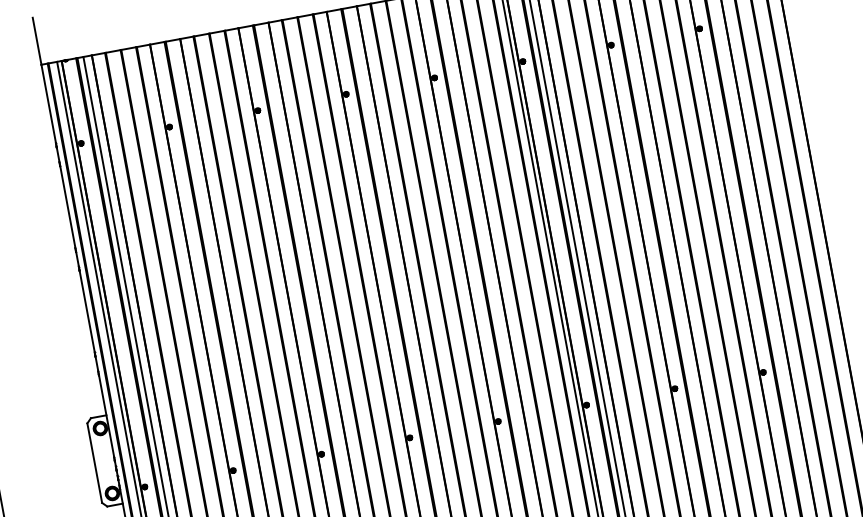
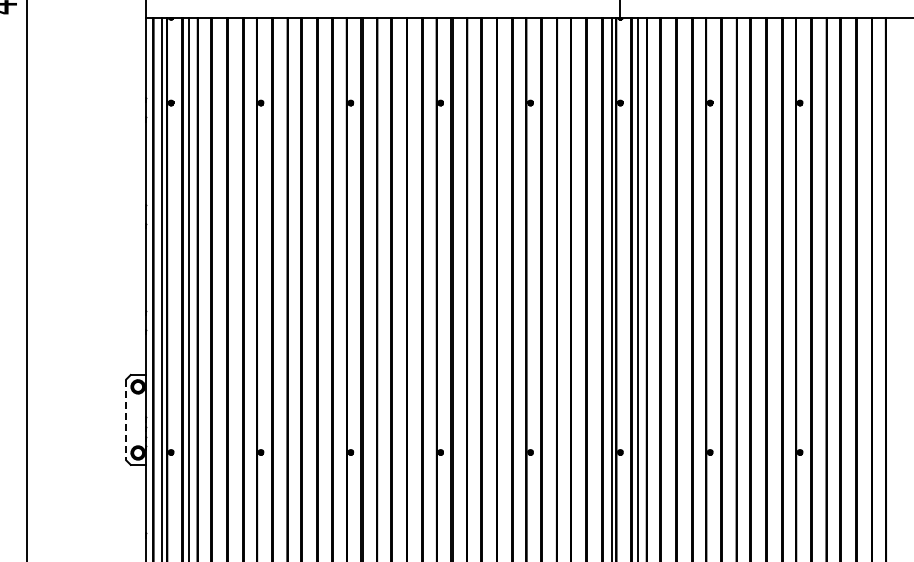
line: (95, 463) -> (126, 420), solid -> dashed

